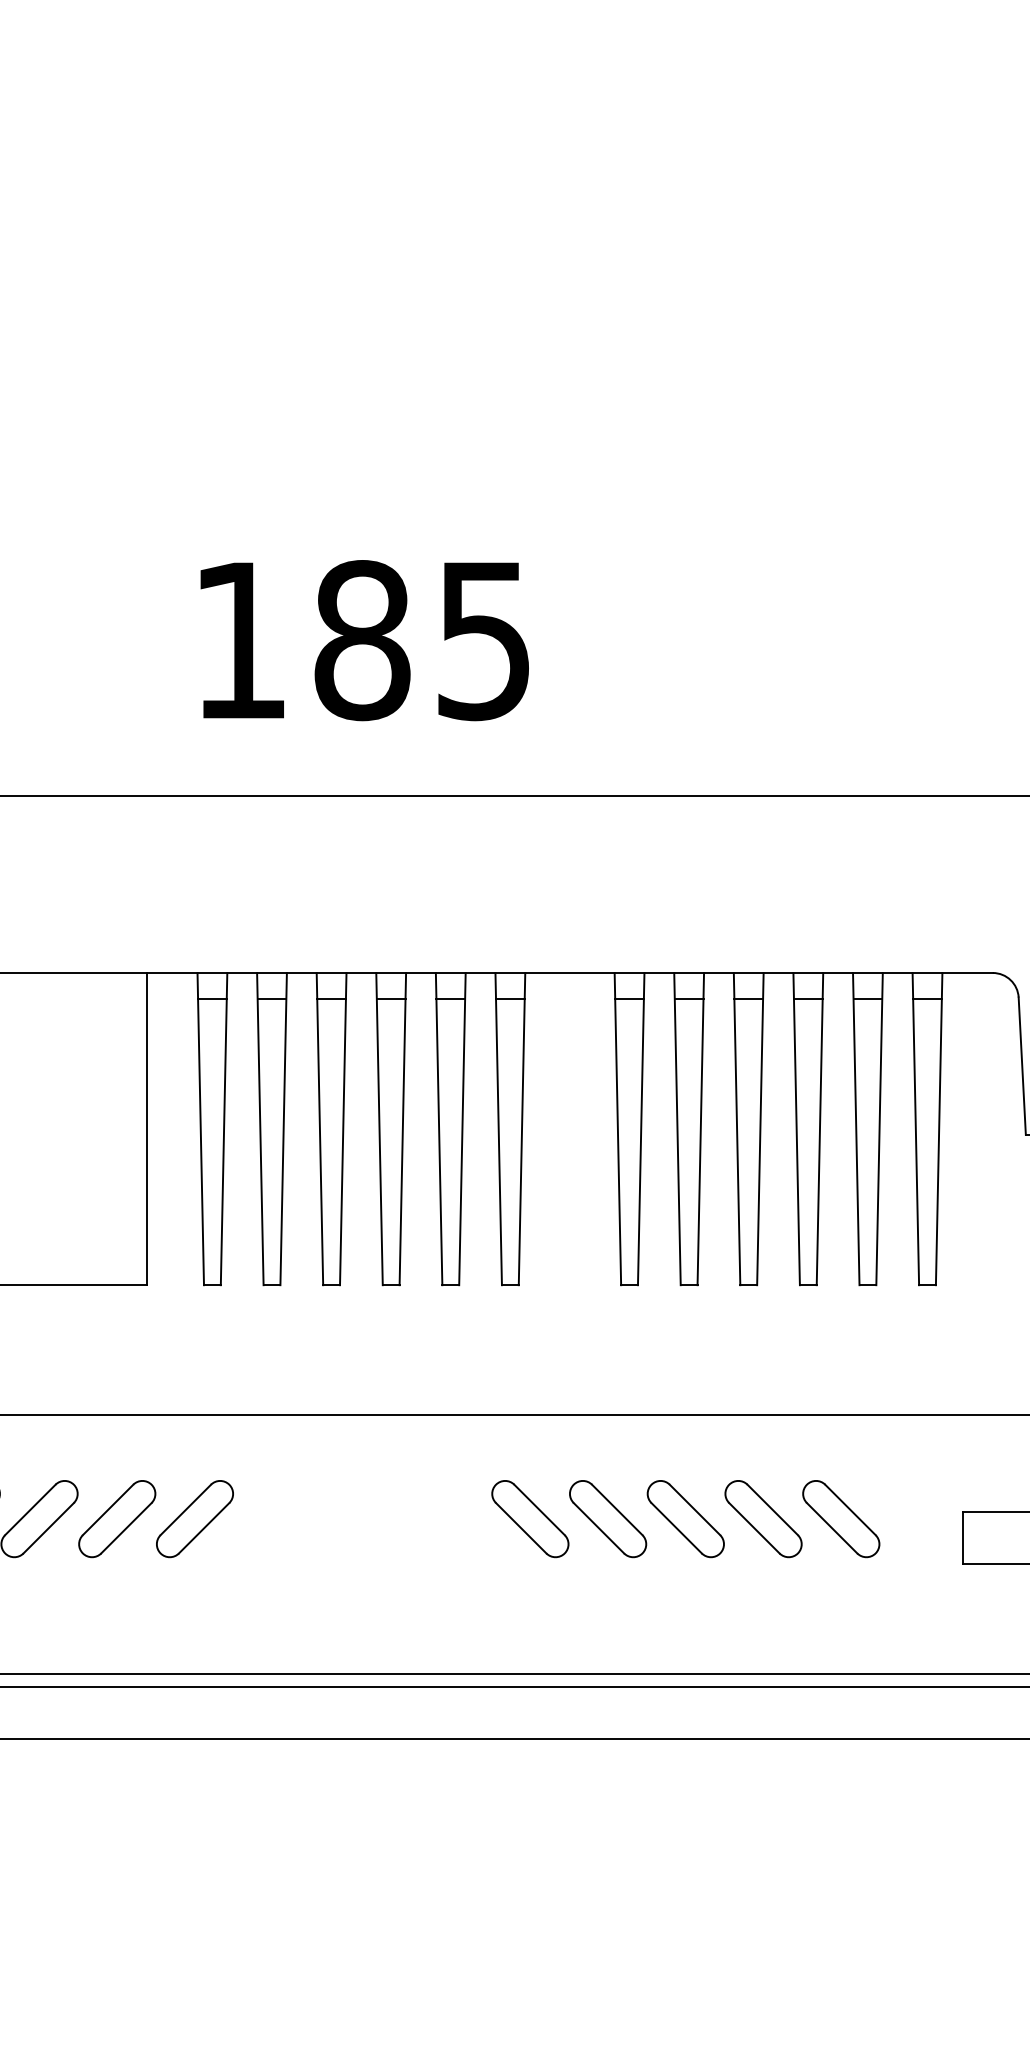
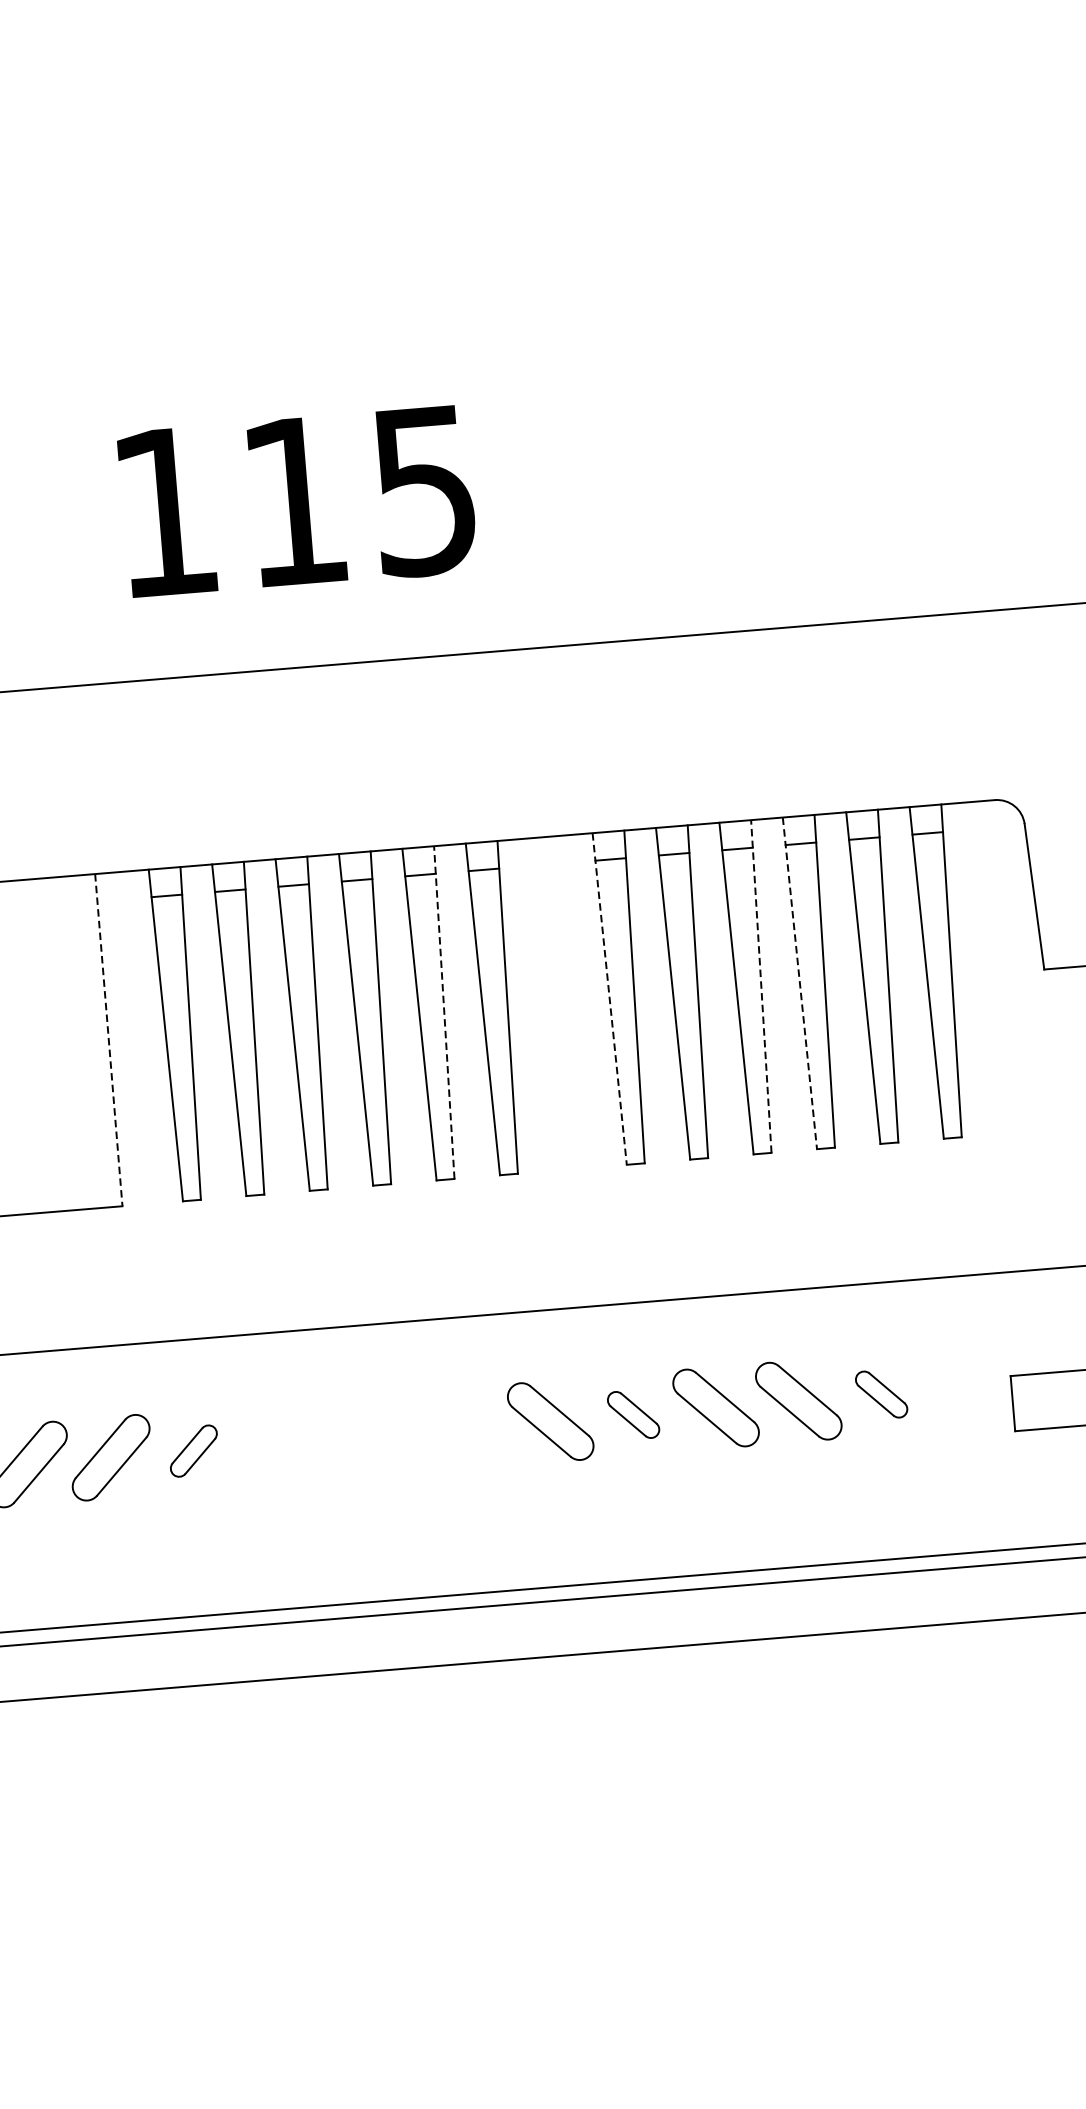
text: (362, 640) -> (295, 501), 185 -> 115
line: (462, 1128) -> (444, 1011), solid -> dashed
line: (760, 1128) -> (761, 985), solid -> dashed
line: (147, 1129) -> (109, 1040), solid -> dashed
line: (617, 1129) -> (609, 999), solid -> dashed
line: (796, 1129) -> (799, 983), solid -> dashed
part: (194, 1519) -> (193, 1451), size x0.6
part: (608, 1519) -> (633, 1415), size x0.6
part: (841, 1519) -> (881, 1394), size x0.6

